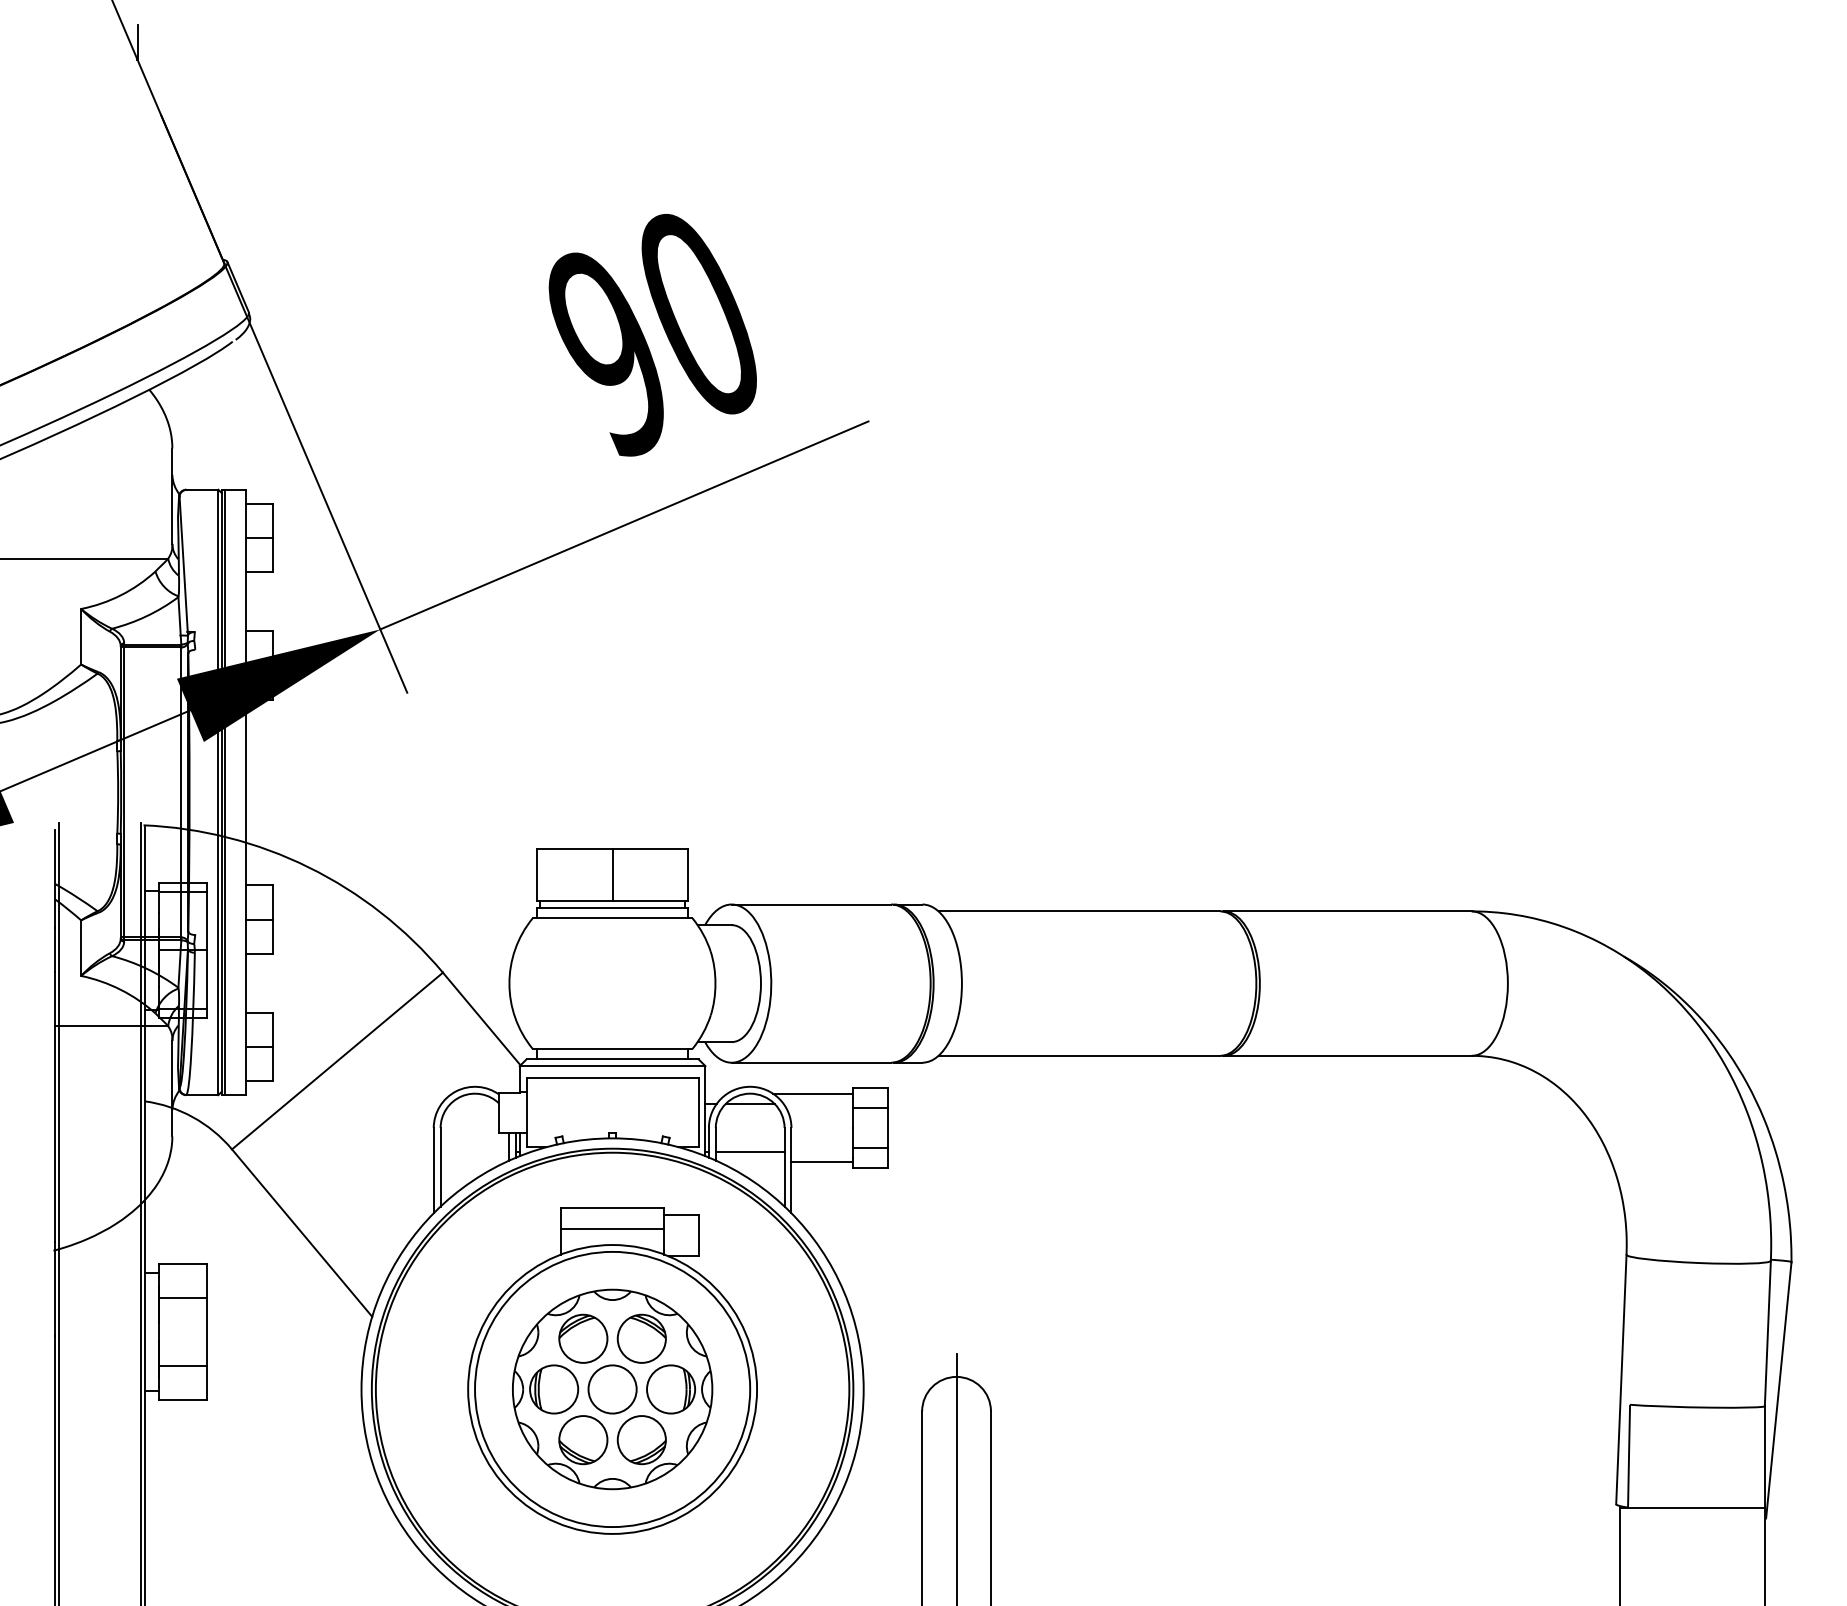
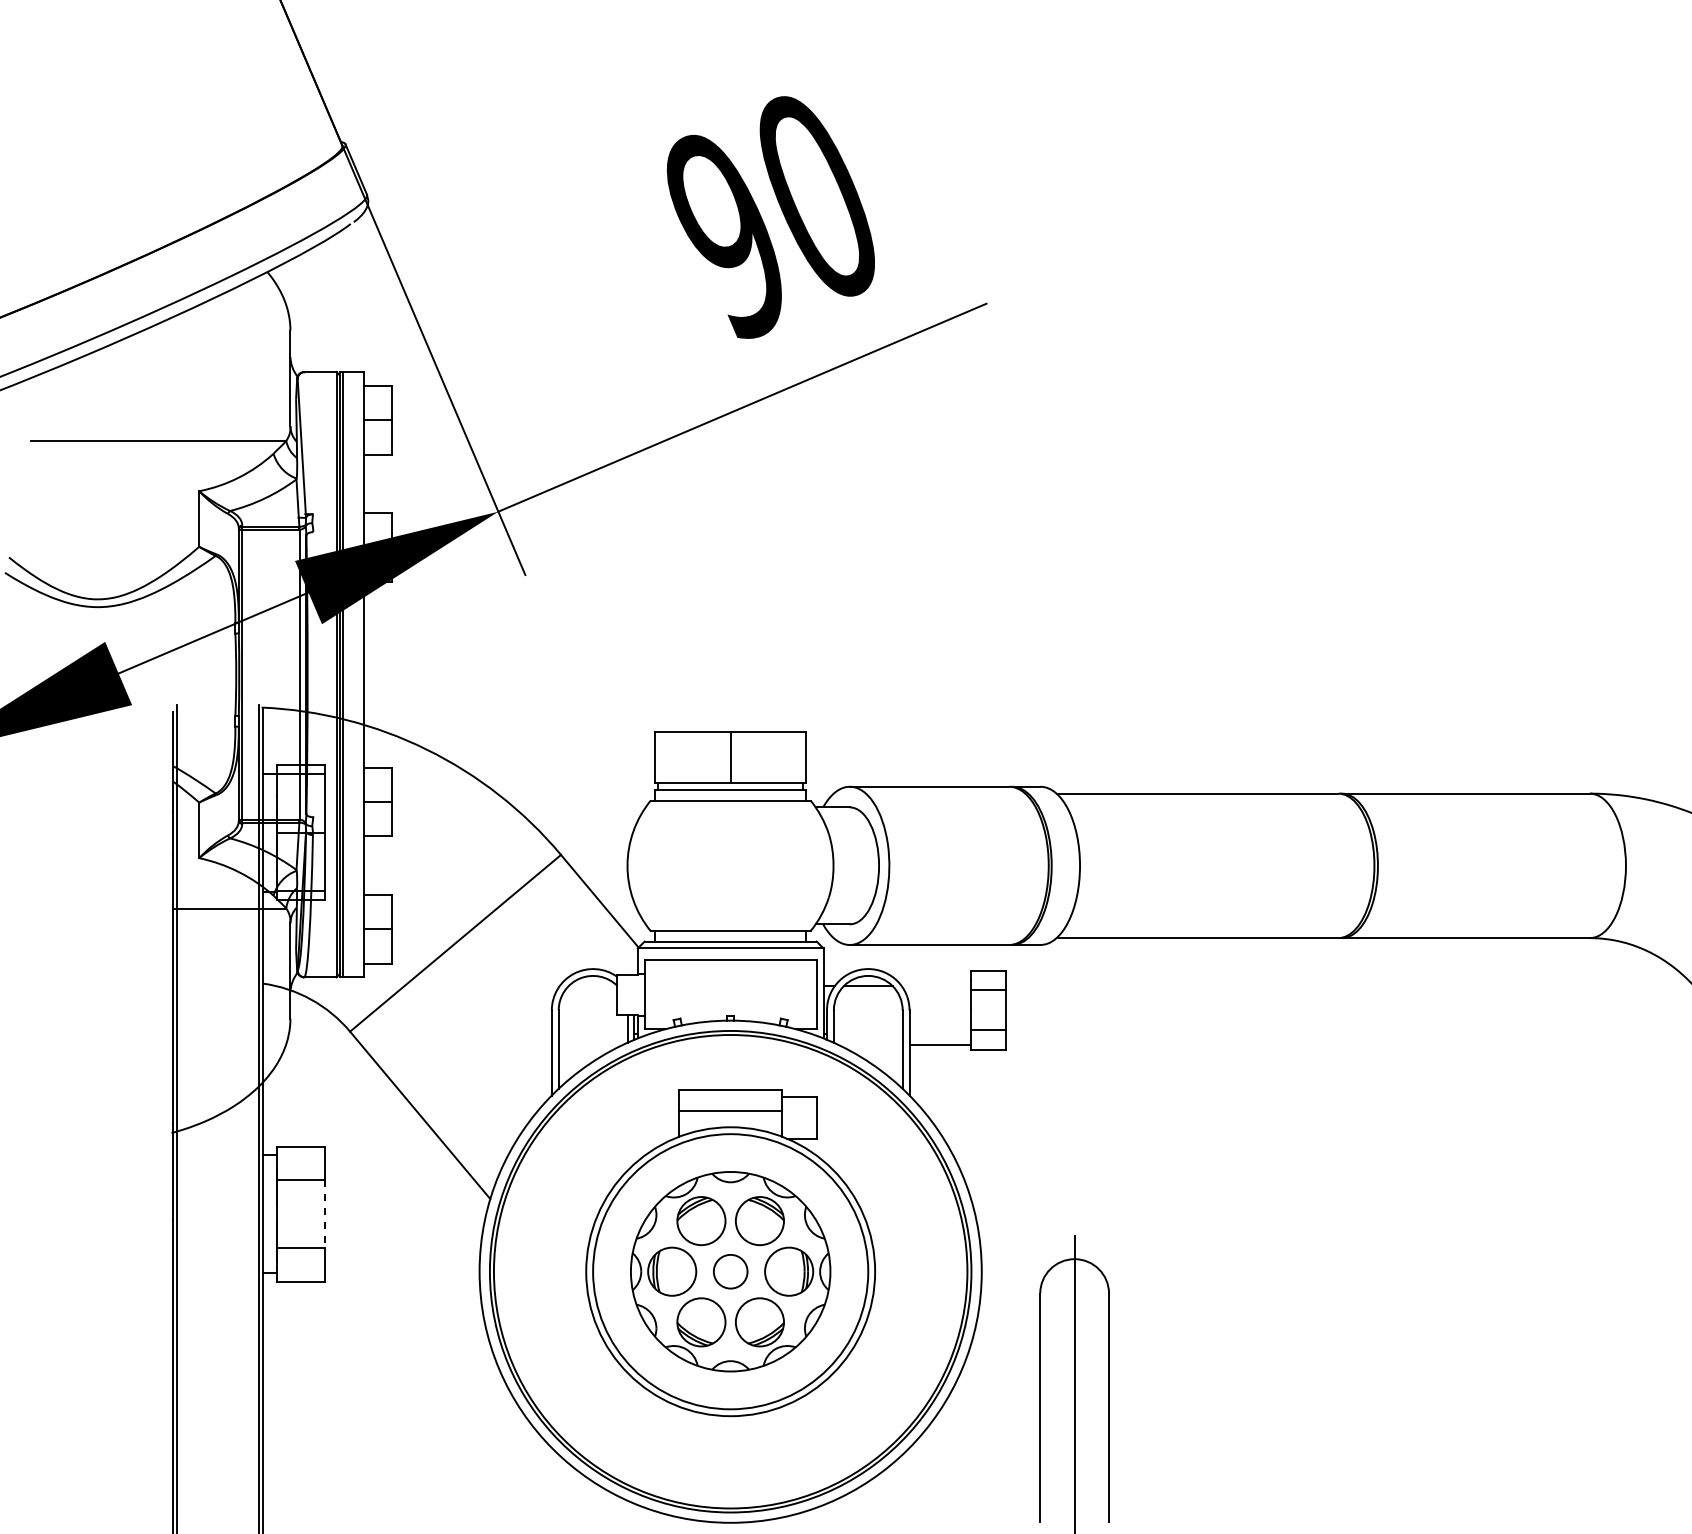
line: (813, 1093) -> (931, 975), removed
line: (749, 1152) -> (867, 1034), removed
line: (206, 1331) -> (324, 1213), solid -> dashed
circle: (612, 1389) -> (730, 1271), size x0.7

